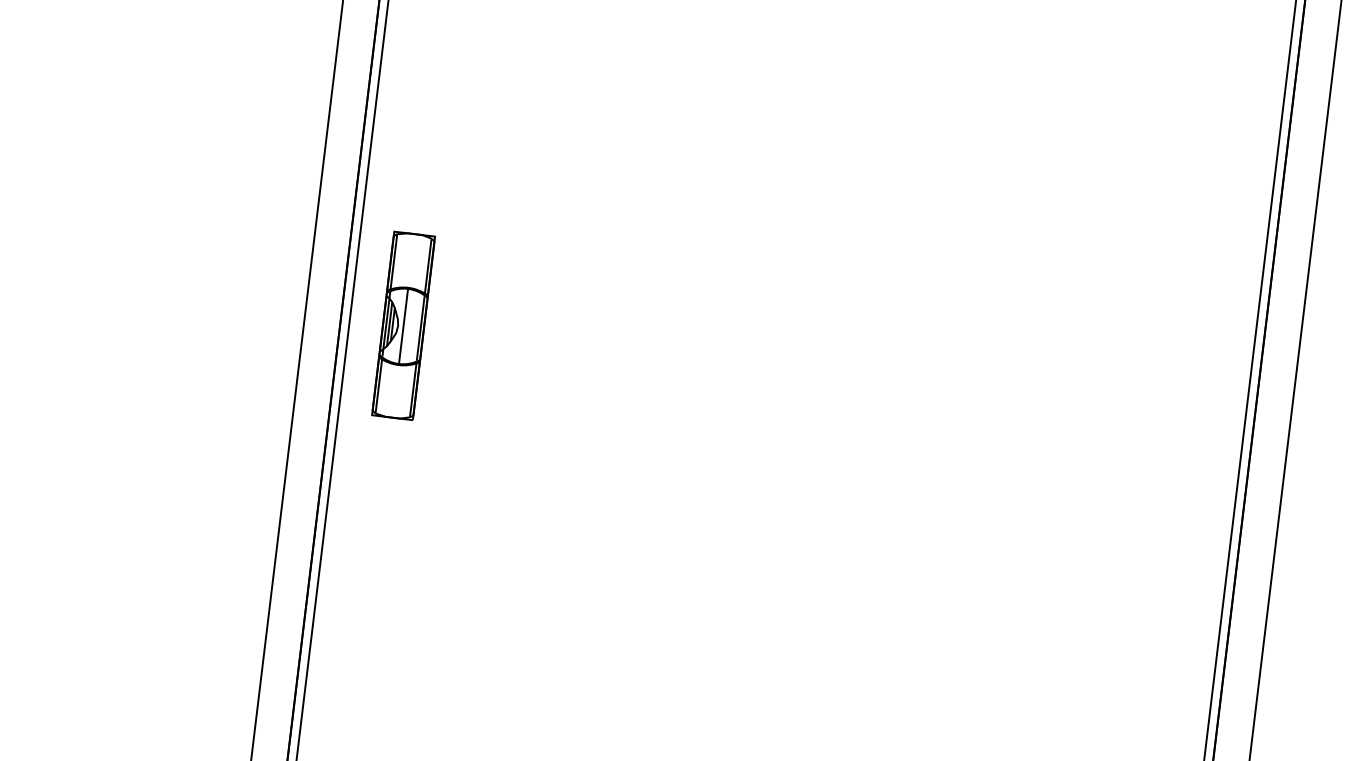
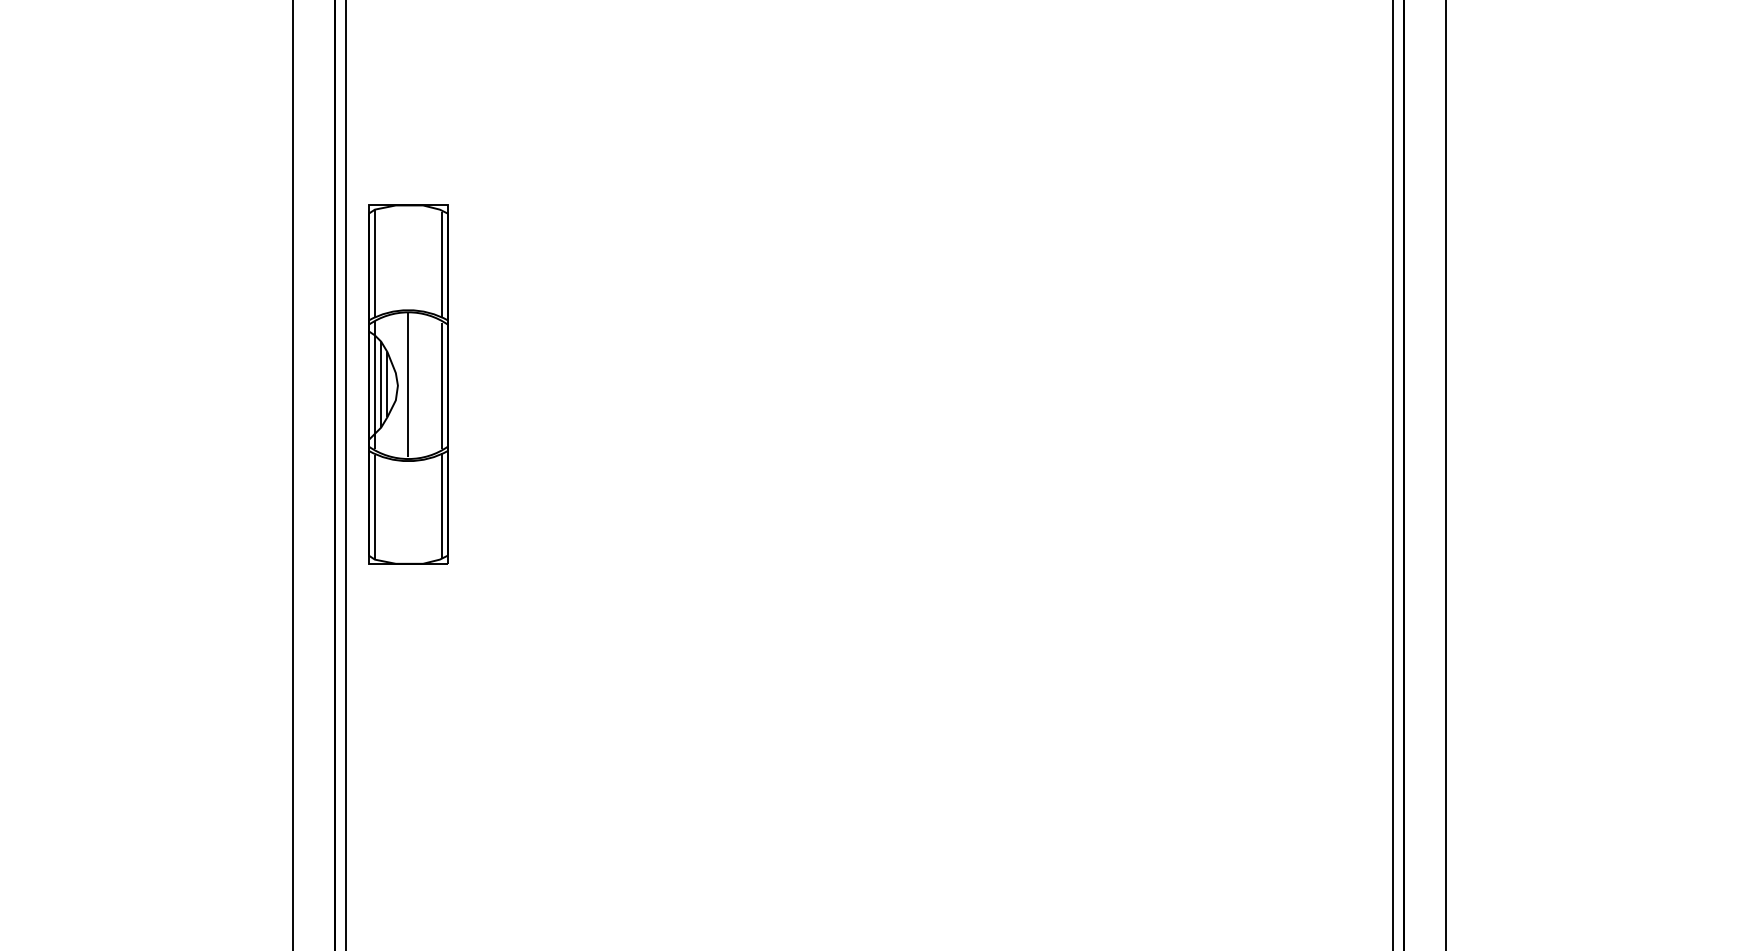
part: (403, 325) -> (408, 384), size x1.67

